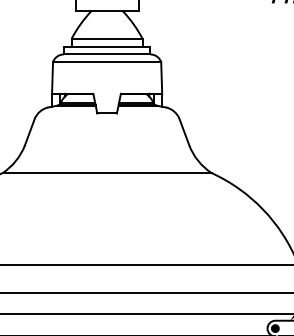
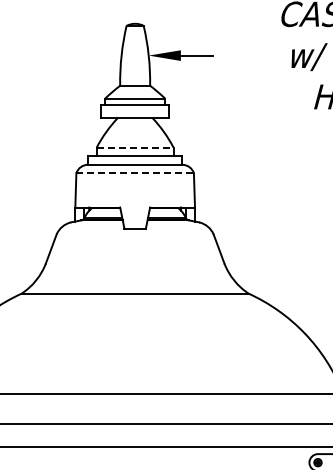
line: (107, 38) -> (135, 147), solid -> dashed
line: (107, 62) -> (135, 173), solid -> dashed

